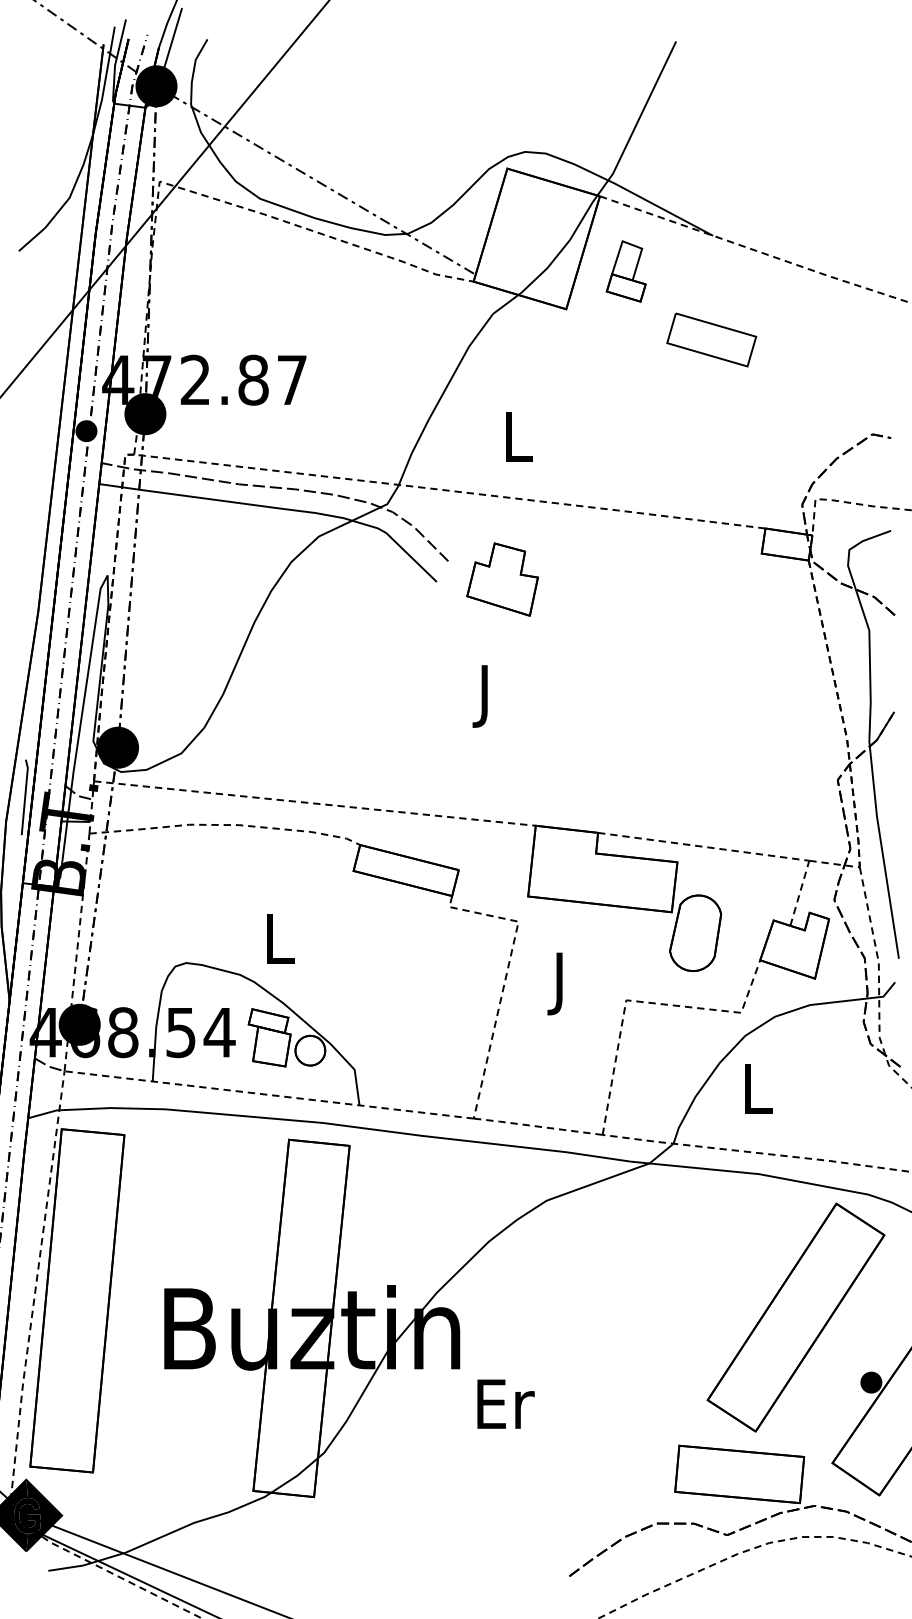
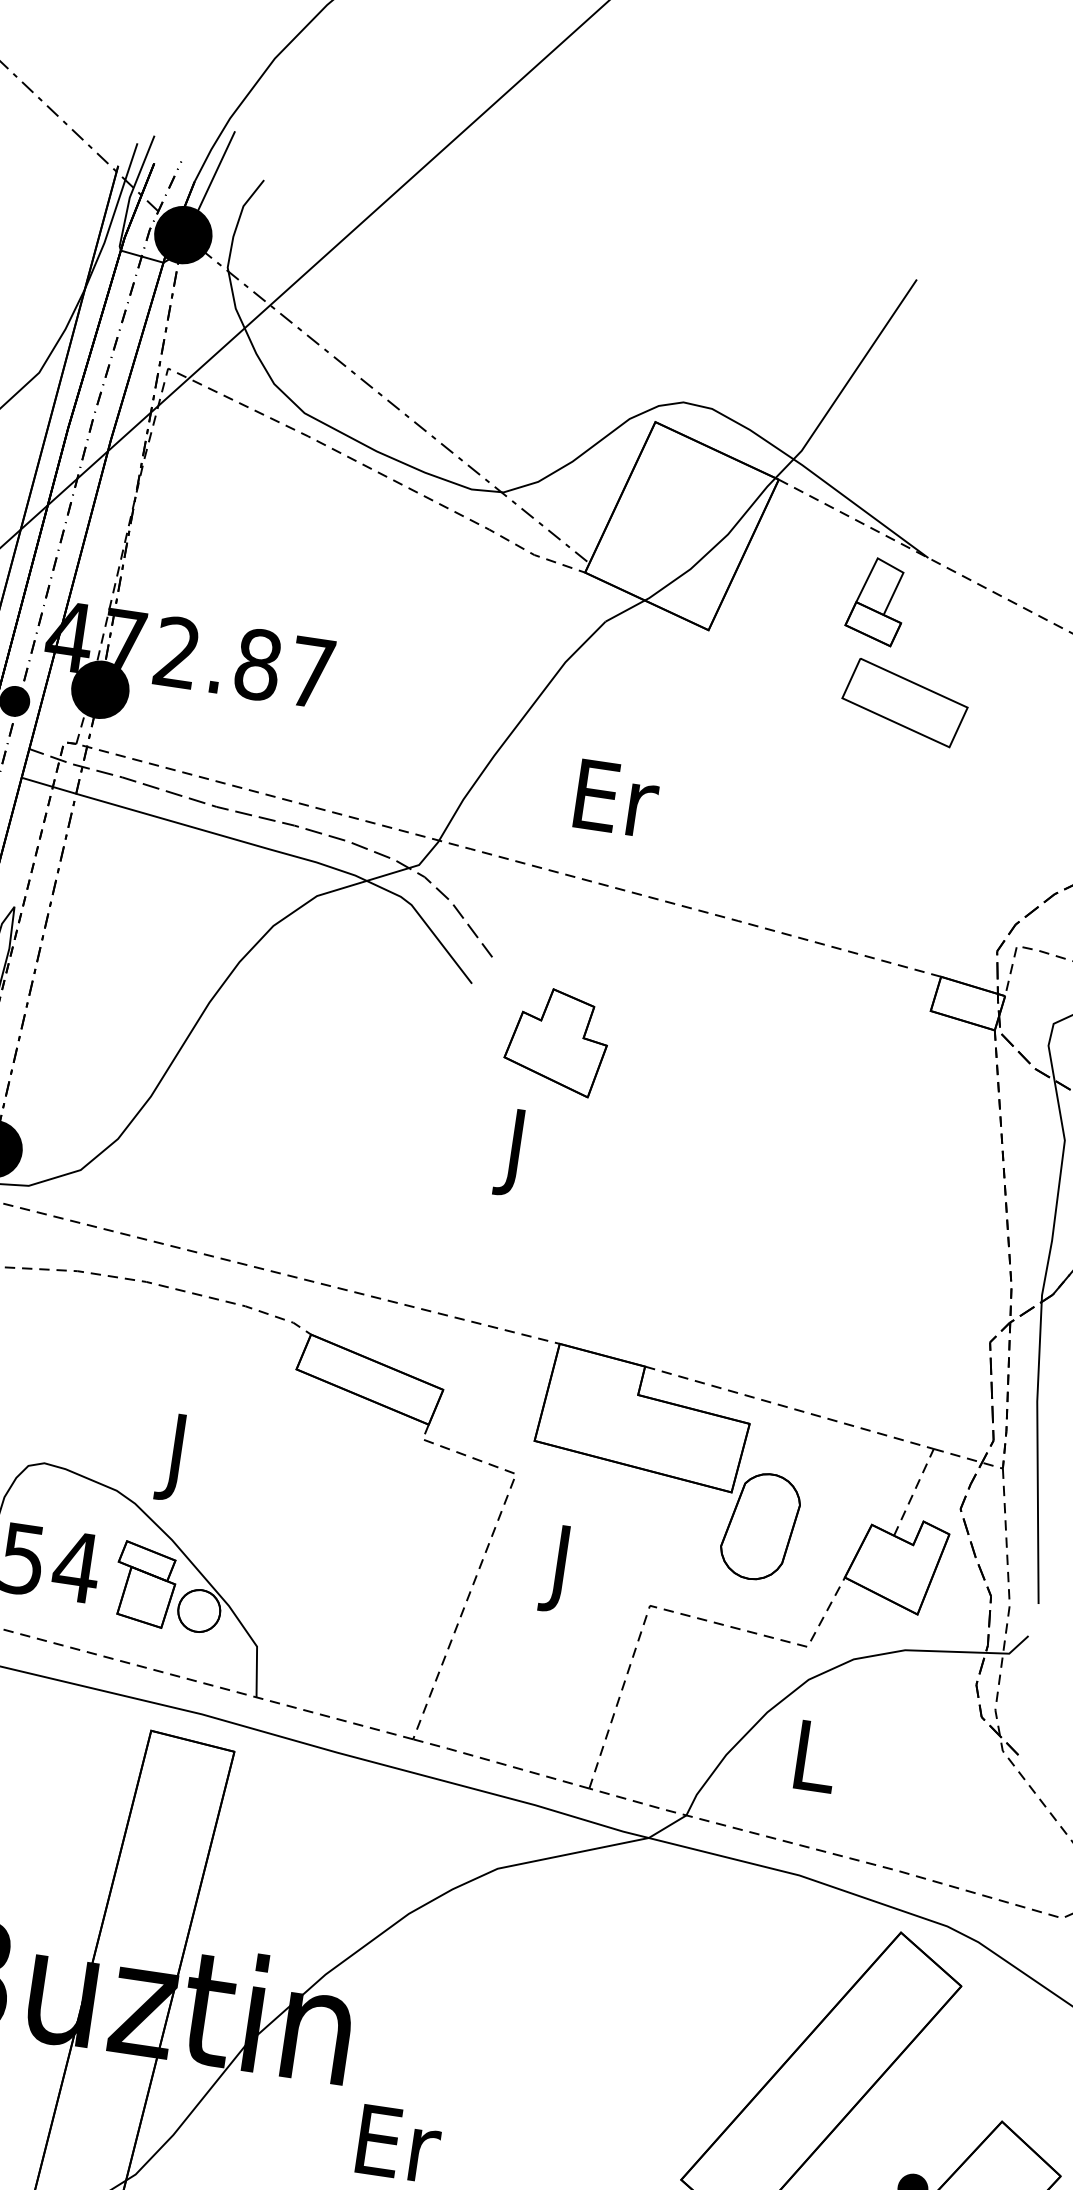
part: (625, 271) -> (875, 601), moved
text: (519, 436) -> (617, 797), L -> Er
part: (502, 579) -> (557, 1041), moved
text: (280, 945) -> (179, 1458), L -> J

